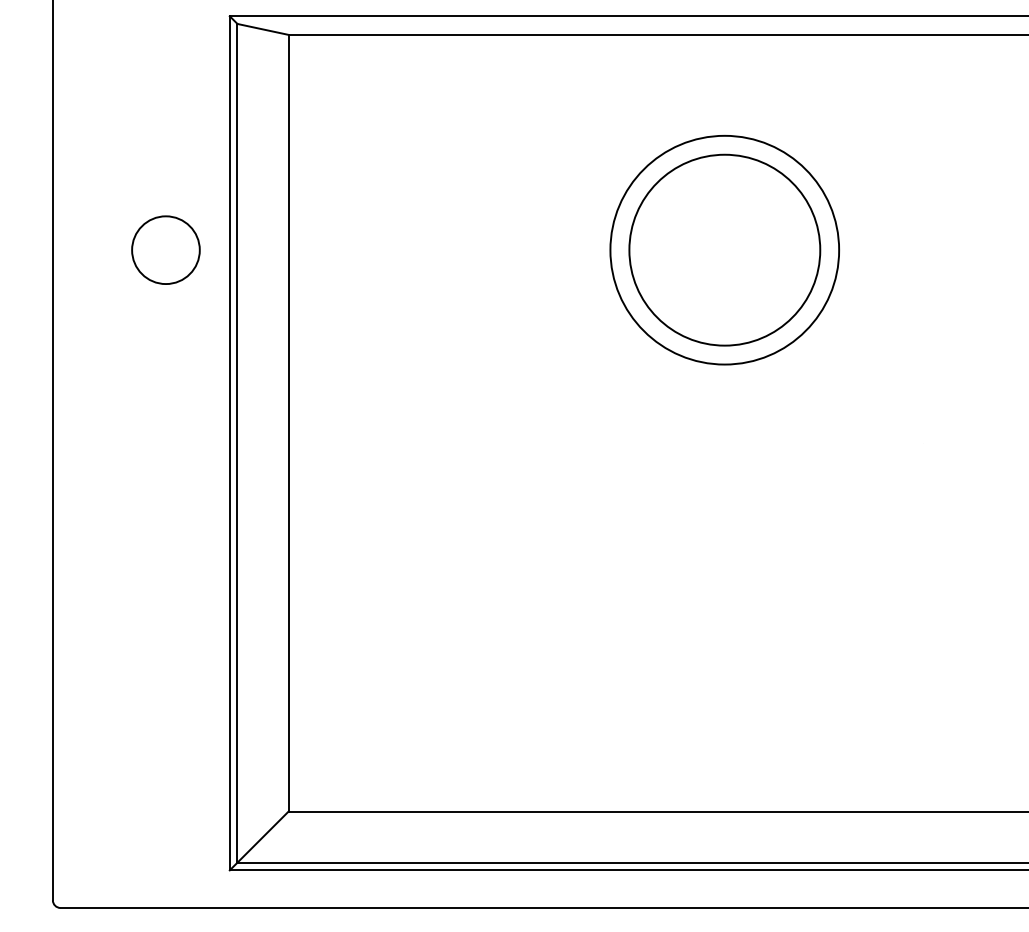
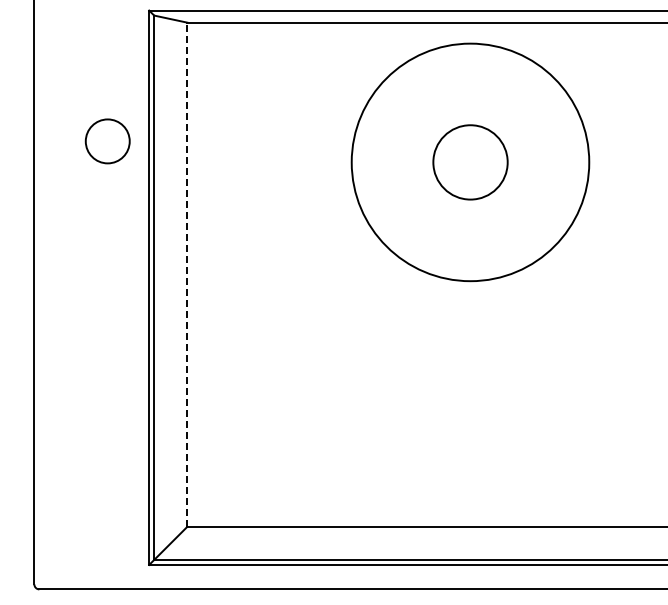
circle: (165, 250) -> (107, 141), moved
circle: (724, 250) -> (470, 162), size x0.6
circle: (724, 250) -> (470, 162), size x1.6
line: (288, 422) -> (187, 274), solid -> dashed

